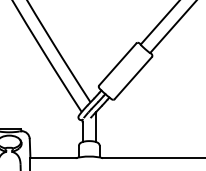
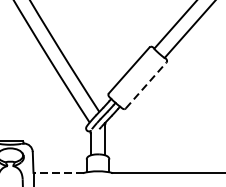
line: (133, 78) -> (146, 85), solid -> dashed
line: (53, 158) -> (58, 173), solid -> dashed

